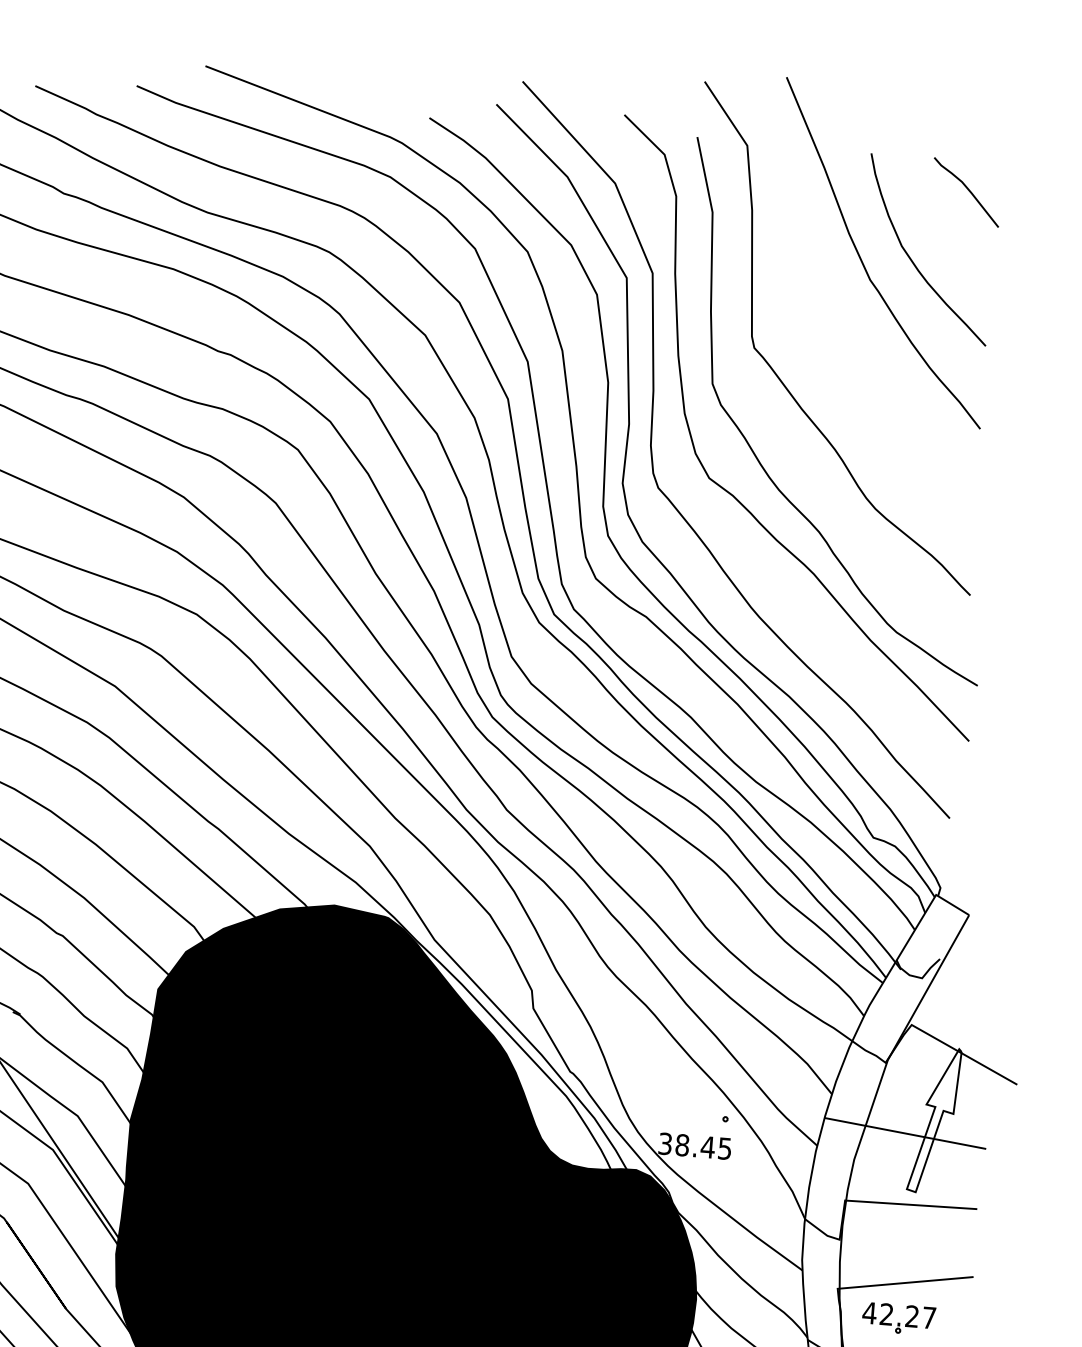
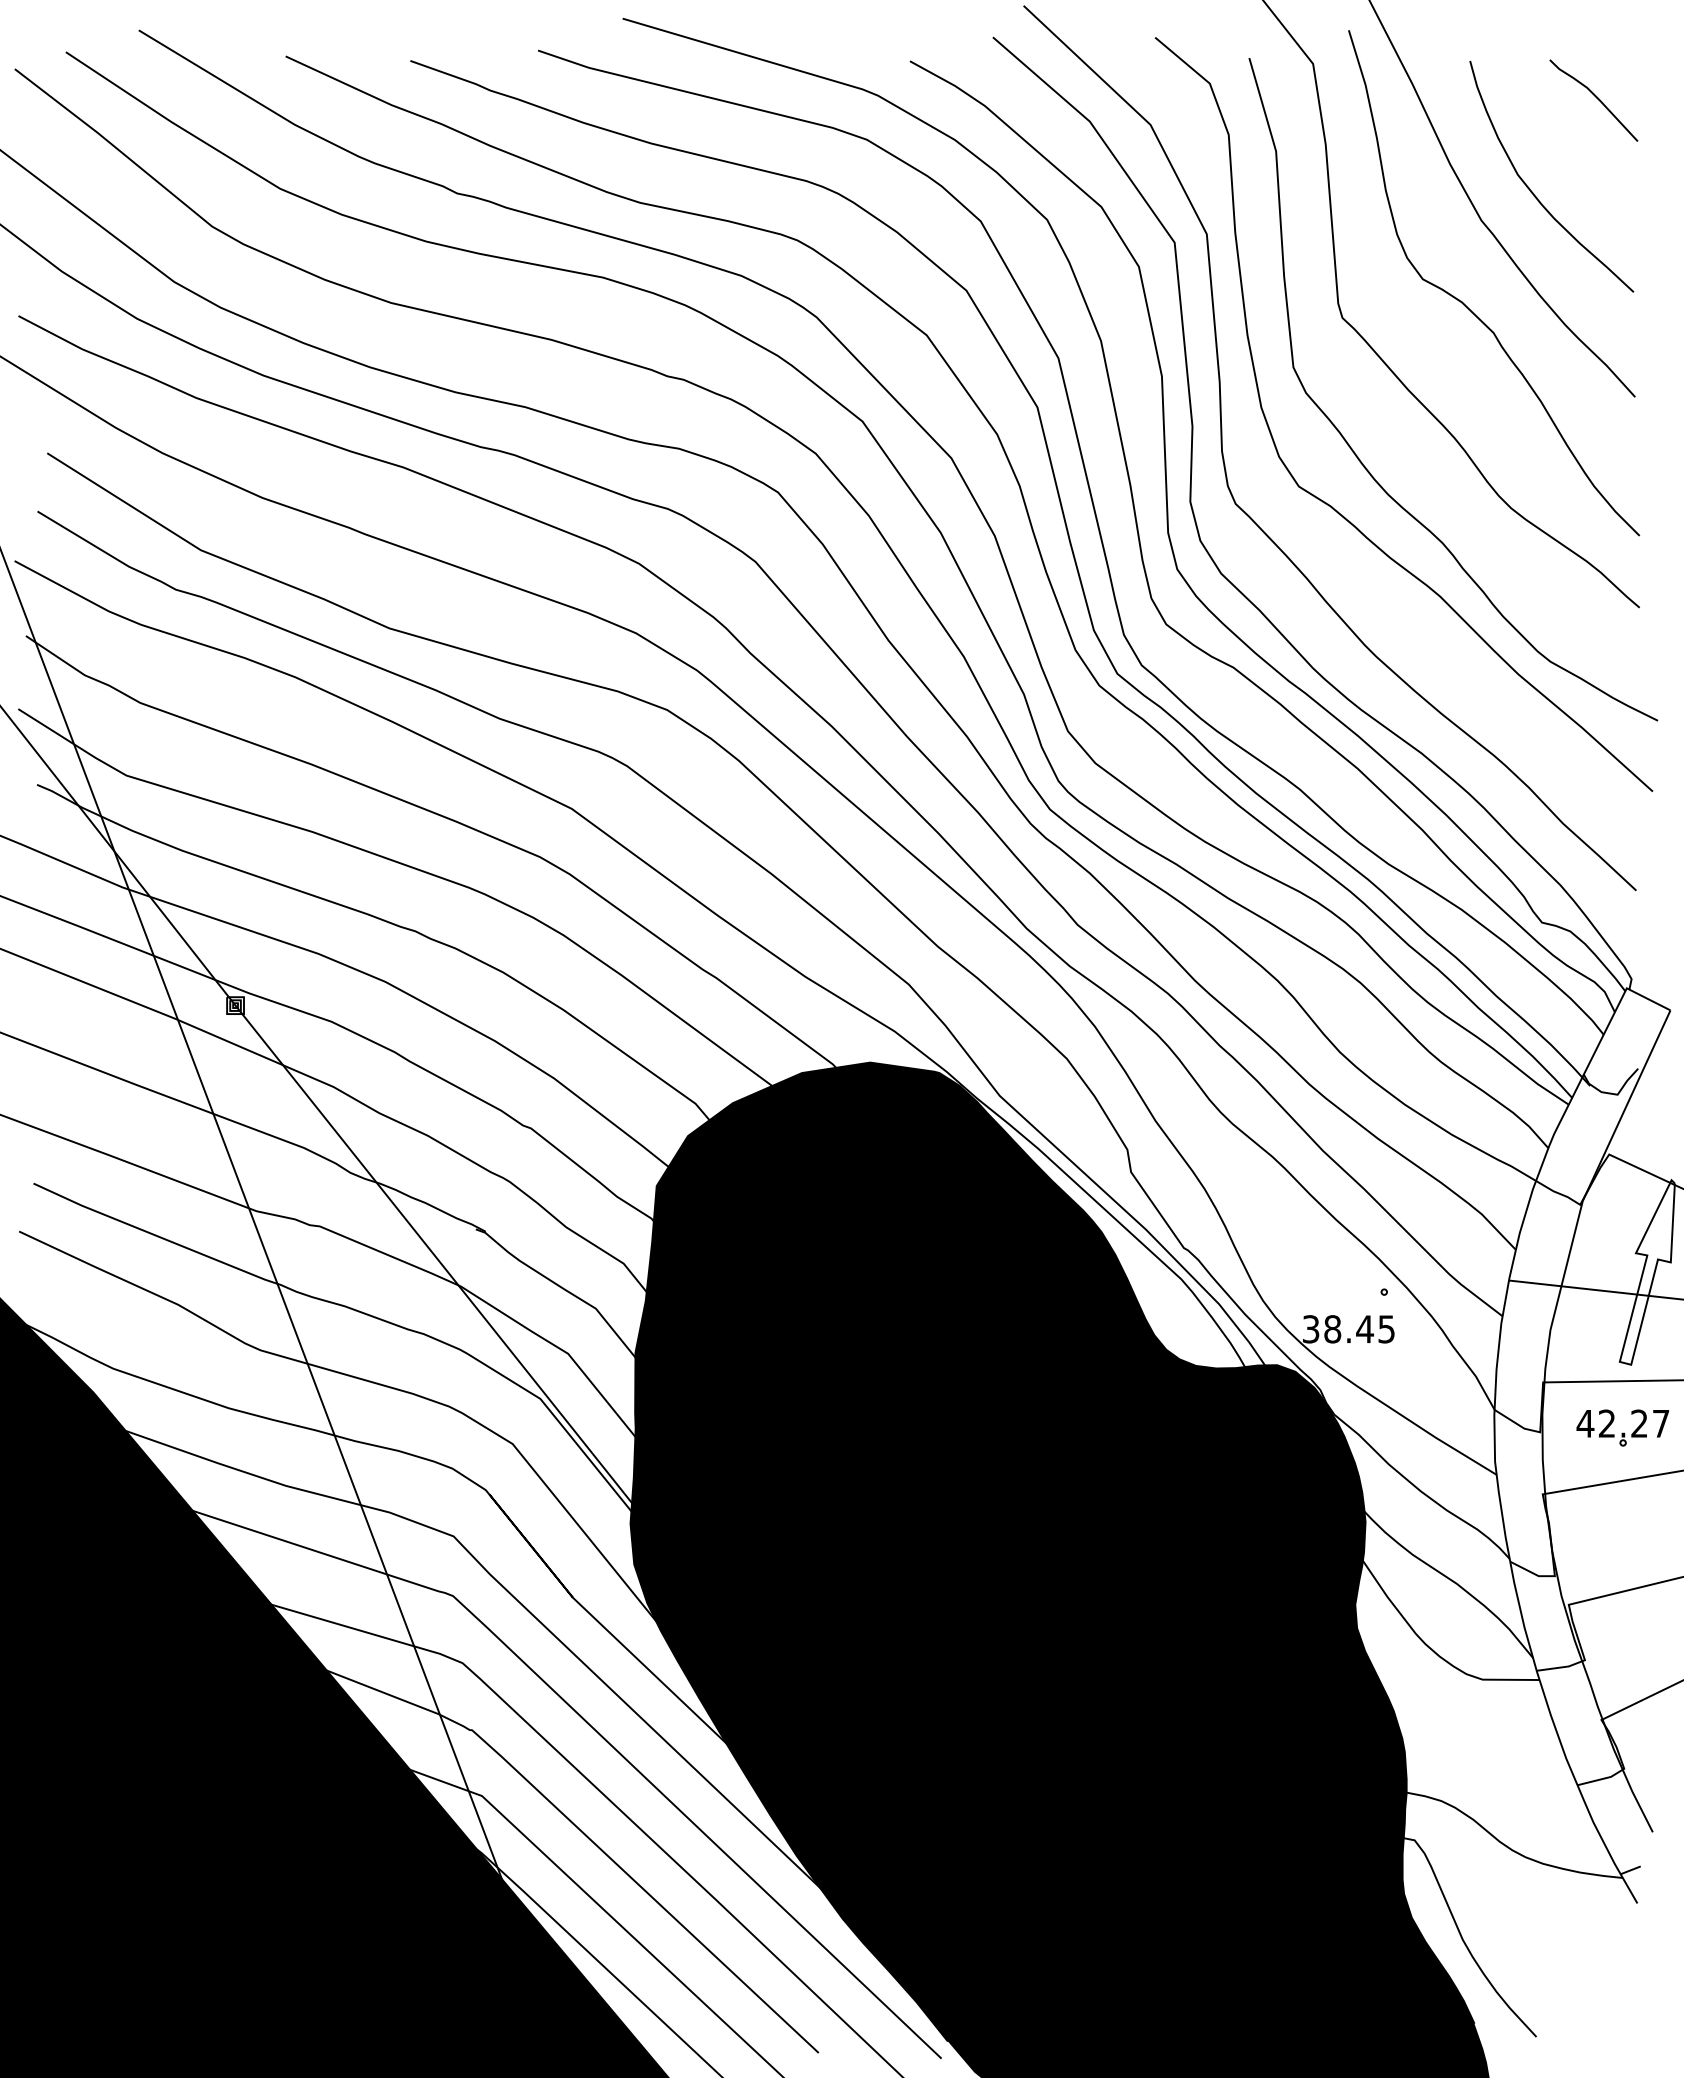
curve: (855, 348) -> (1469, 308), added
part: (898, 1318) -> (1622, 1427), moved

